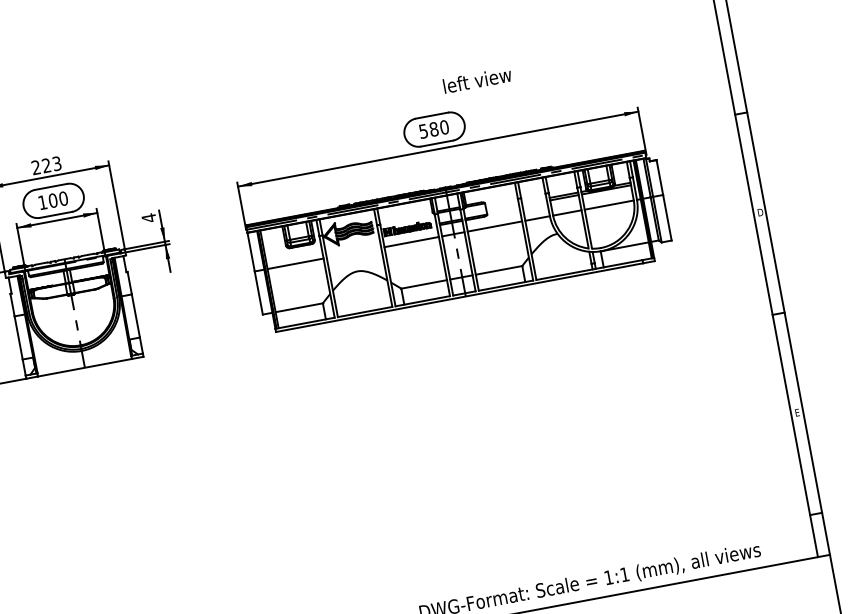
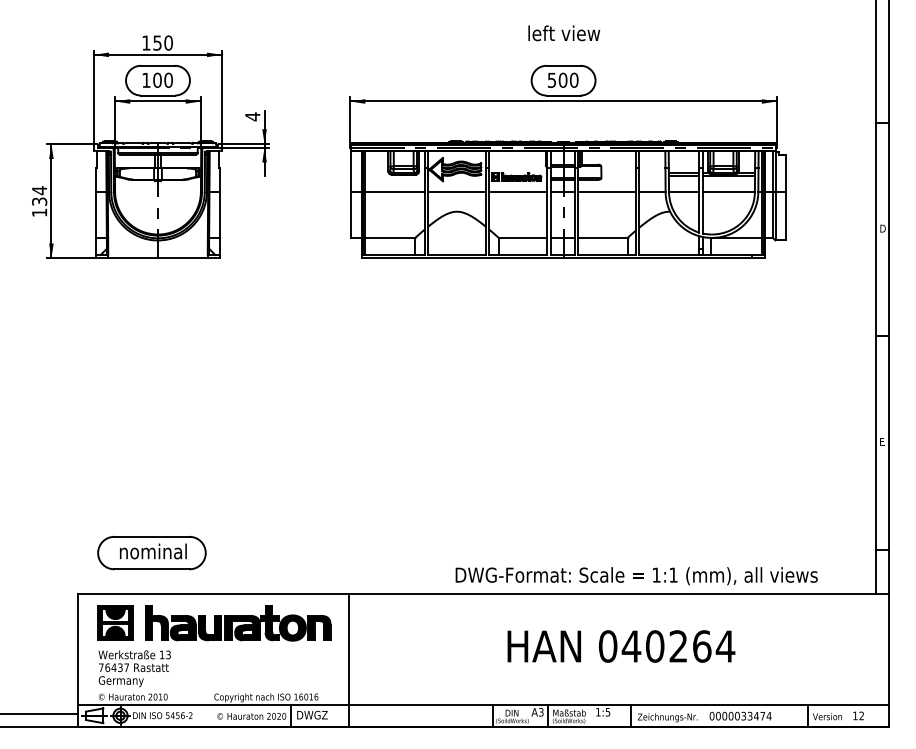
text: (477, 80) -> (564, 33), moved
text: (433, 129) -> (562, 80), 580 -> 500
text: (46, 165) -> (157, 42), 223 -> 150
line: (354, 253) -> (457, 192), added

